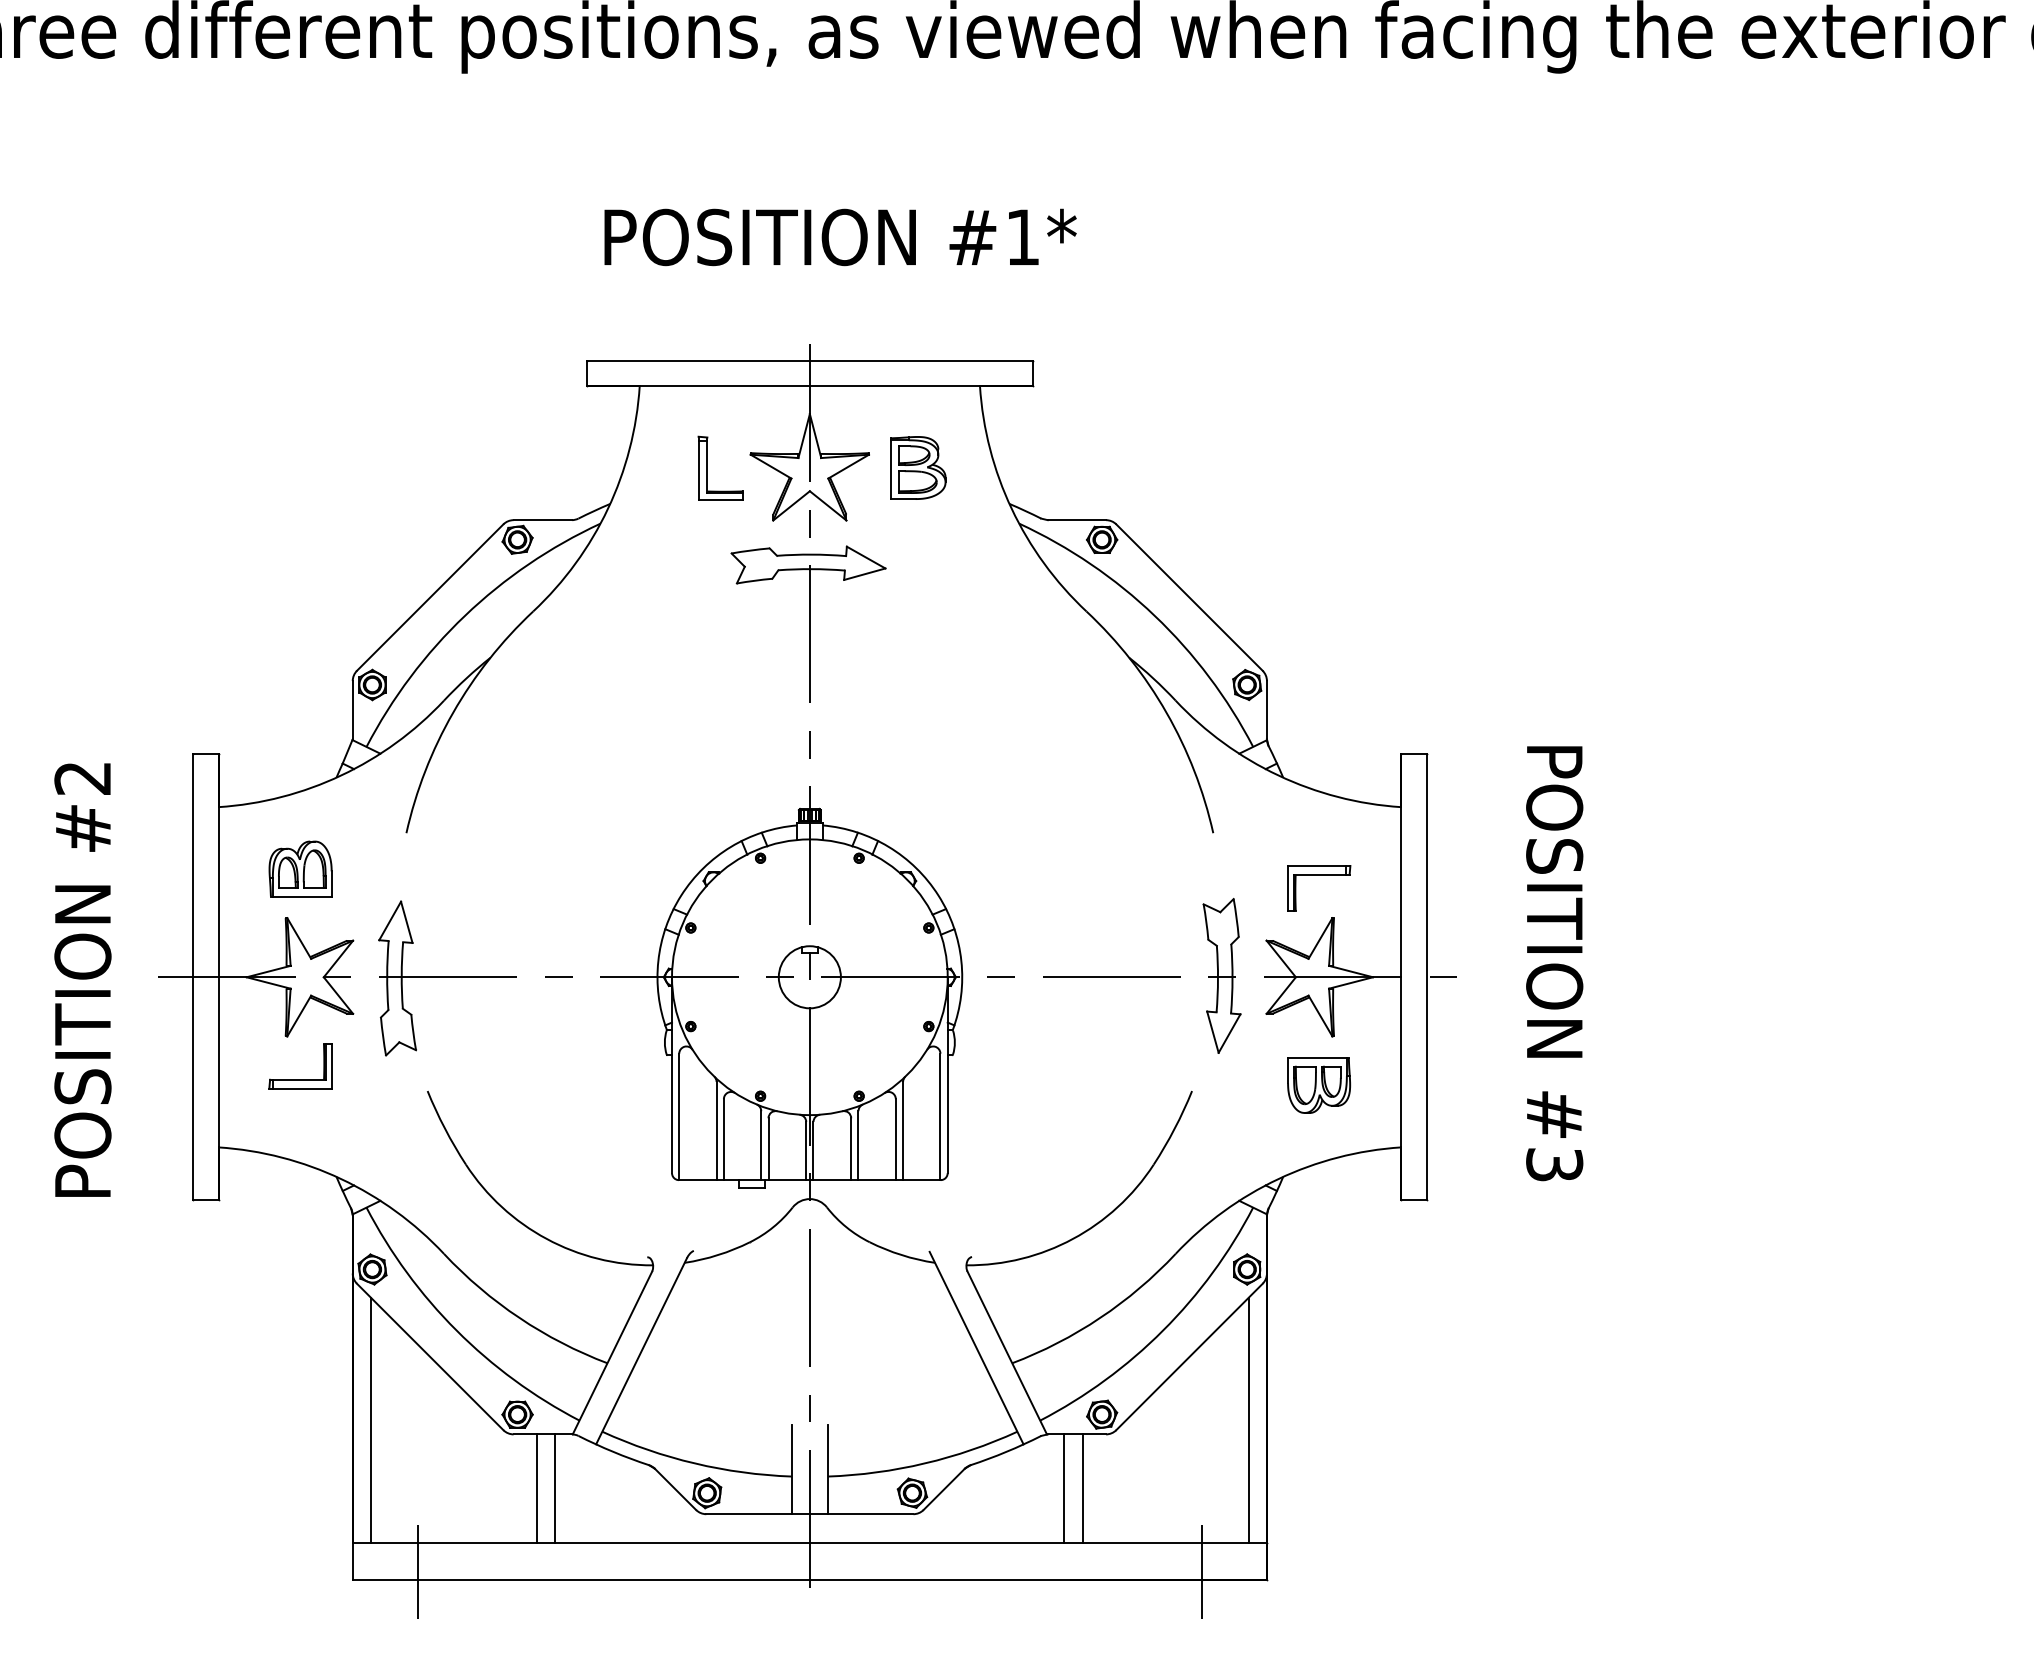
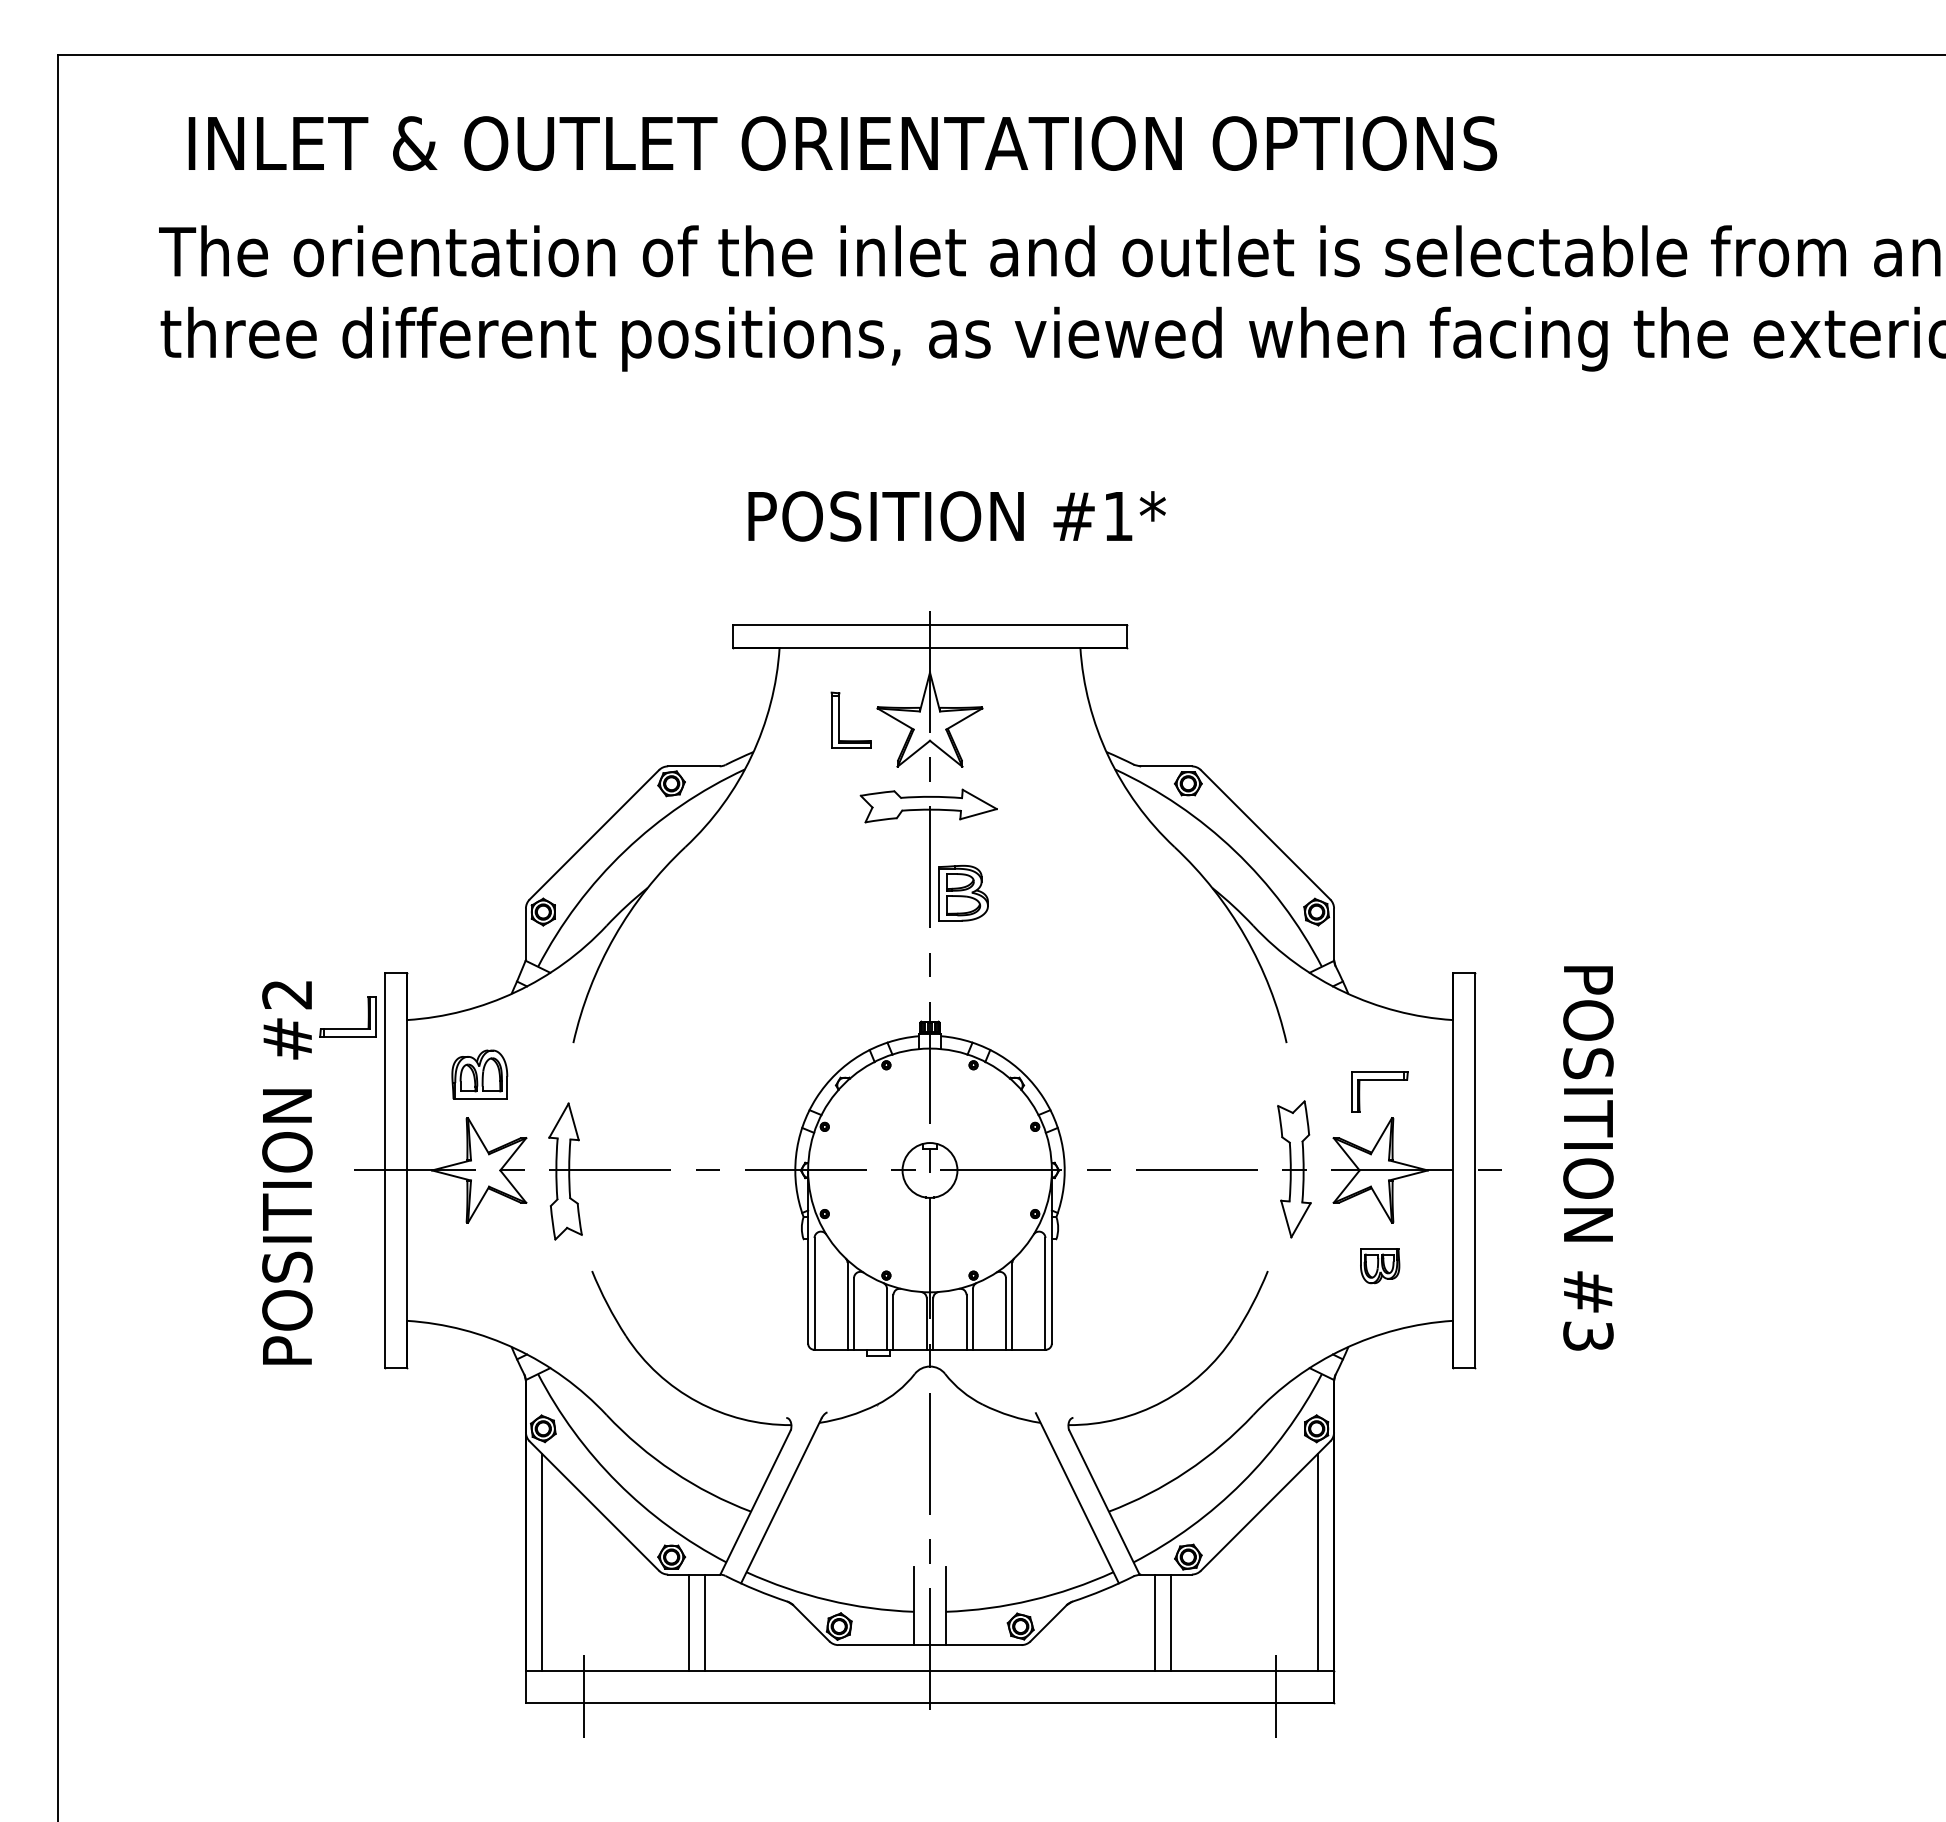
part: (917, 467) -> (963, 892), moved
part: (300, 1079) -> (347, 1028), moved
part: (1318, 1085) -> (1379, 1266), size x0.7

